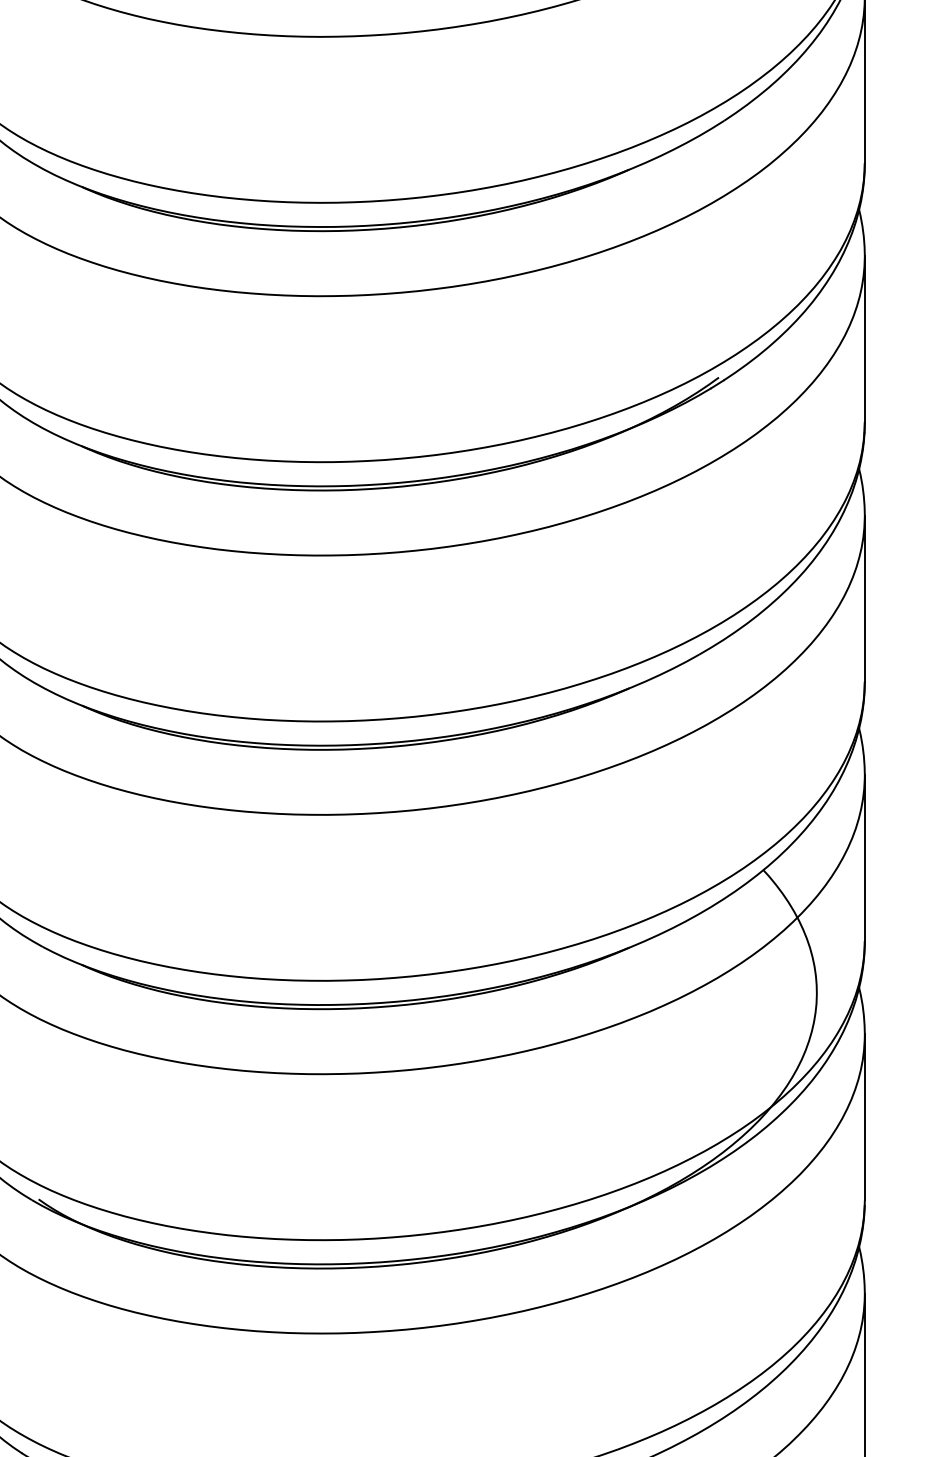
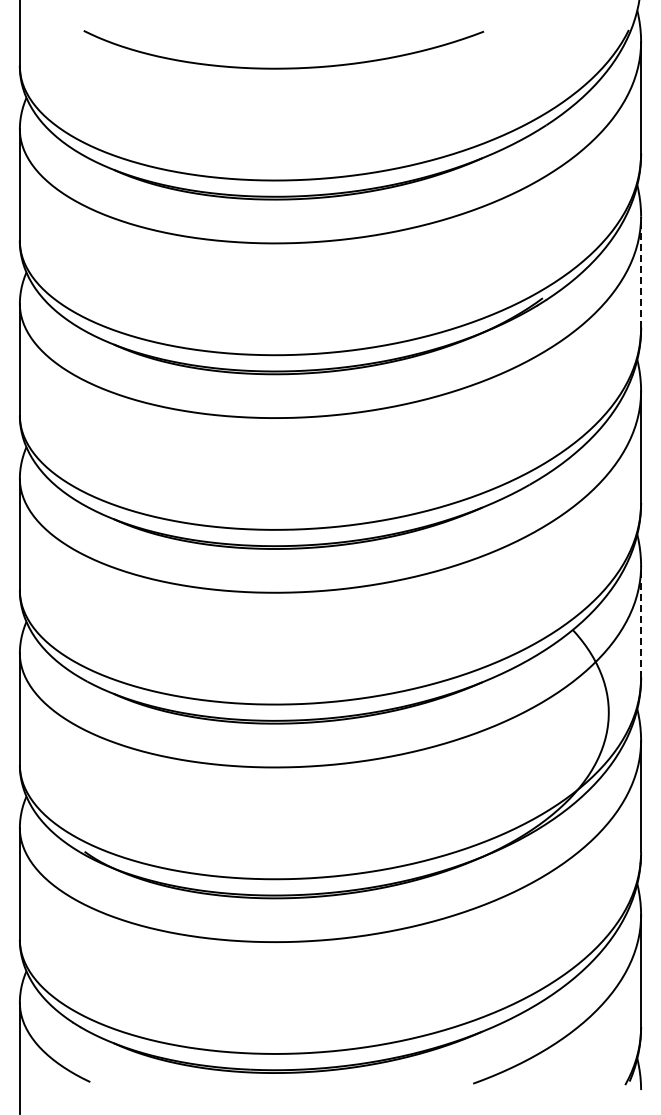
line: (865, 339) -> (641, 272), solid -> dashed
line: (865, 857) -> (641, 621), solid -> dashed

